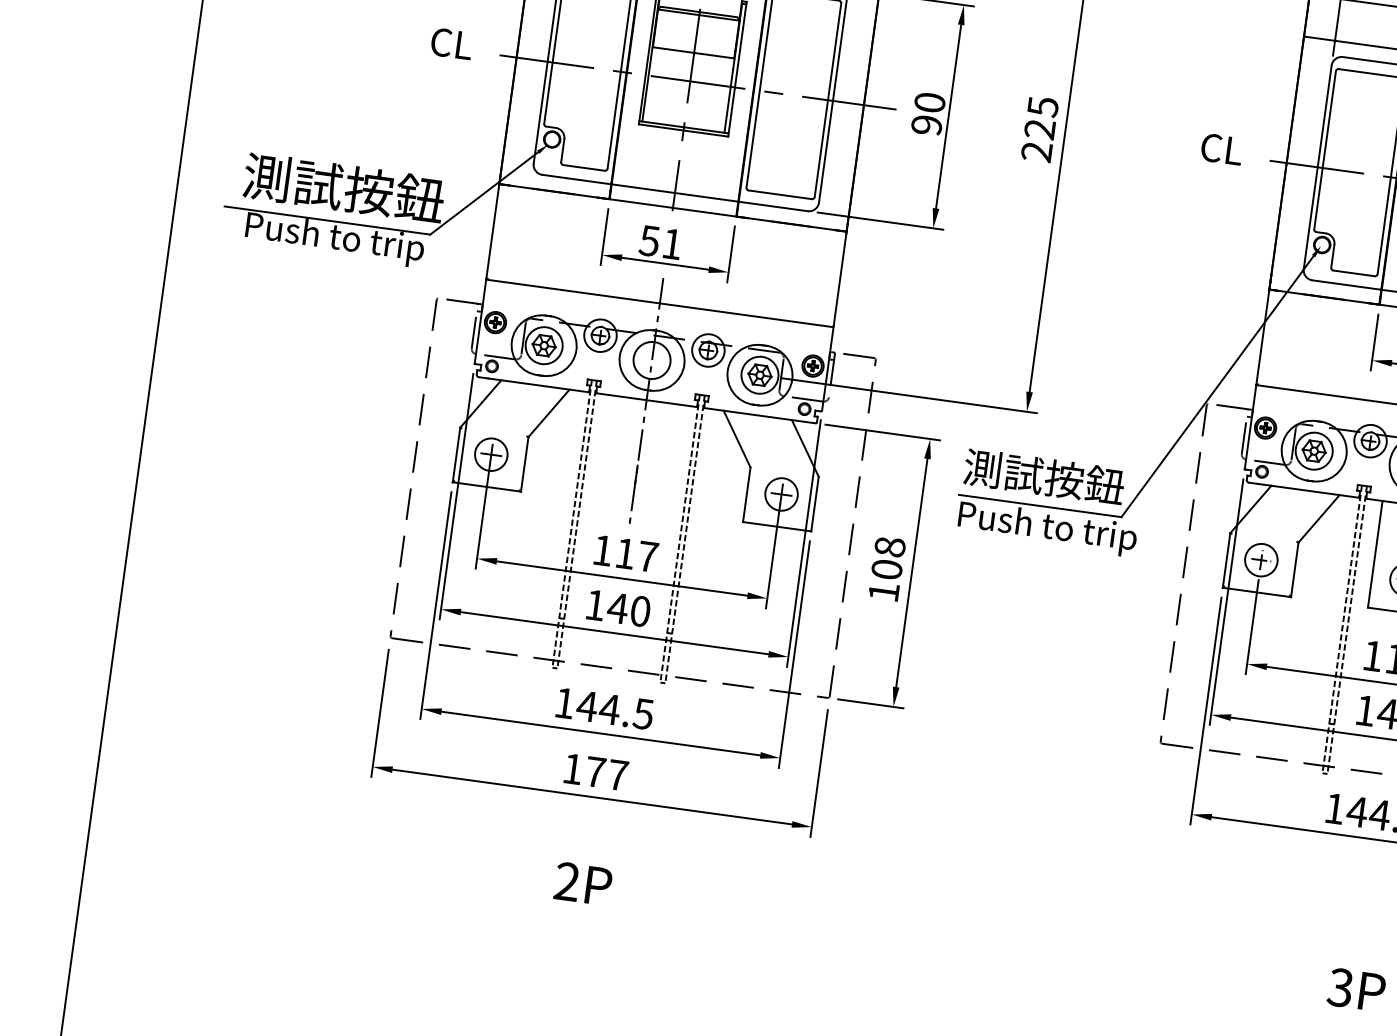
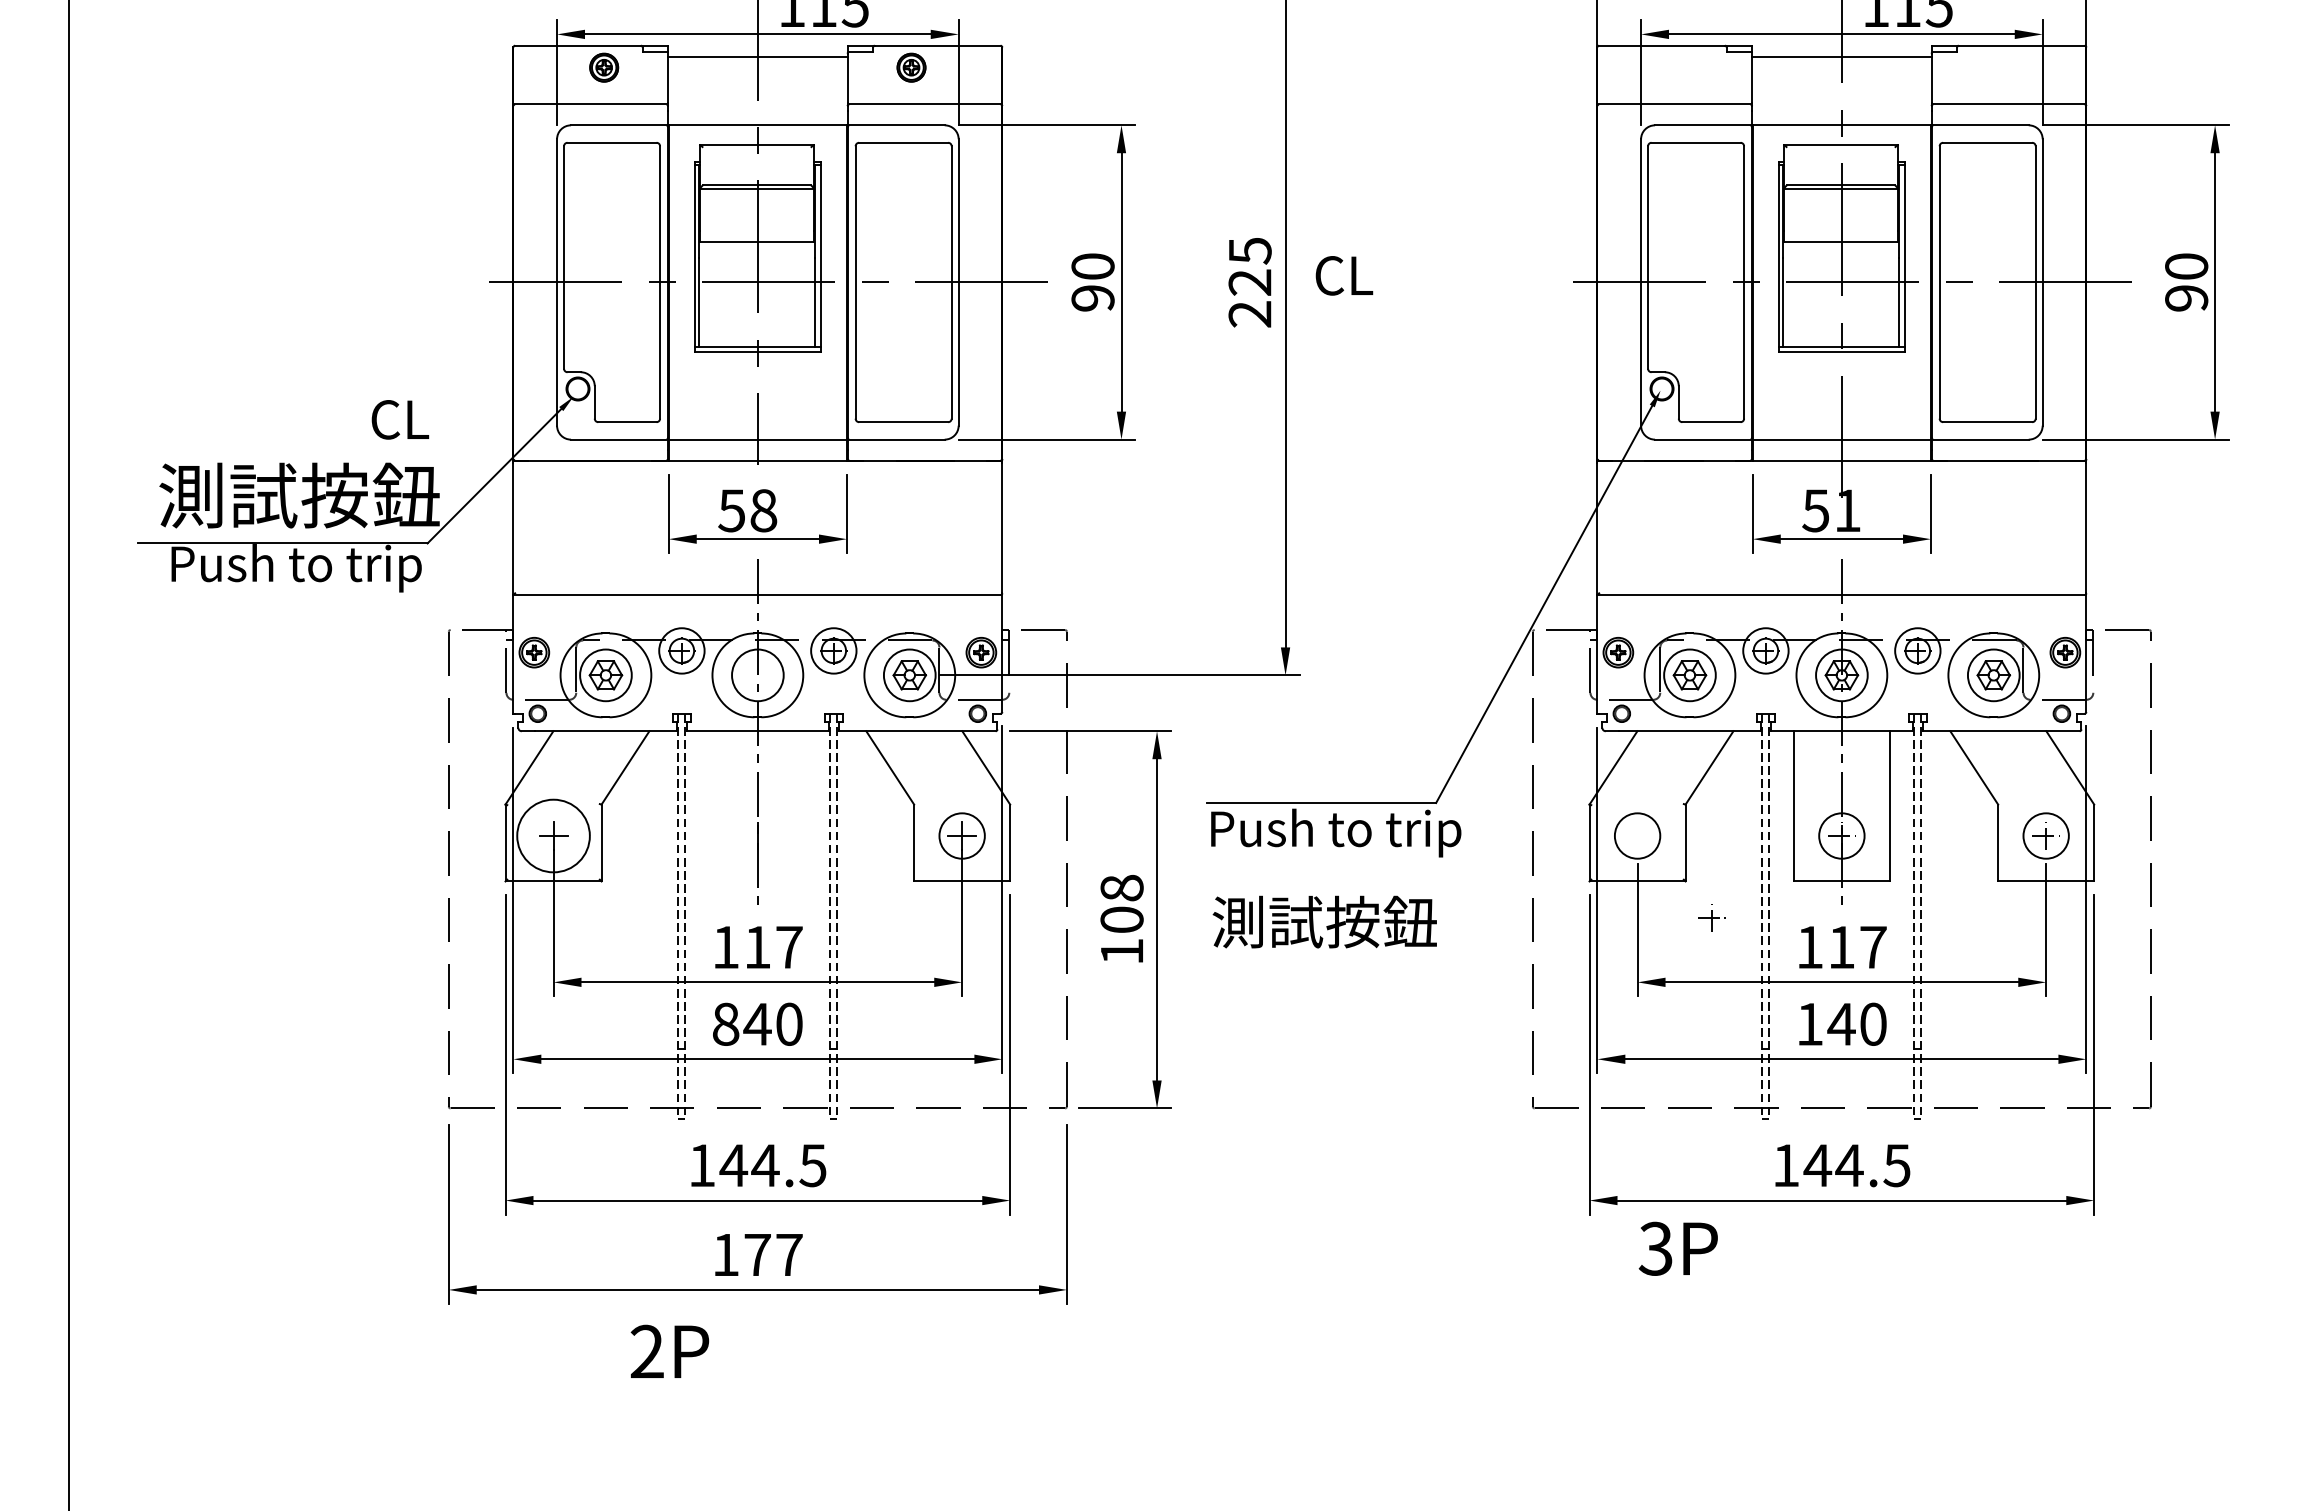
text: (452, 43) -> (400, 419), moved
text: (1222, 149) -> (1344, 275), moved
text: (672, 243) -> (763, 510), 51 -> 58
circle: (491, 454) -> (553, 835), size x1.6
text: (1044, 476) -> (1324, 921), moved
part: (1261, 559) -> (1711, 917), moved
text: (595, 604) -> (726, 1023), 140 -> 840
text: (583, 883) -> (669, 1350), moved
text: (1355, 989) -> (1677, 1248), moved

